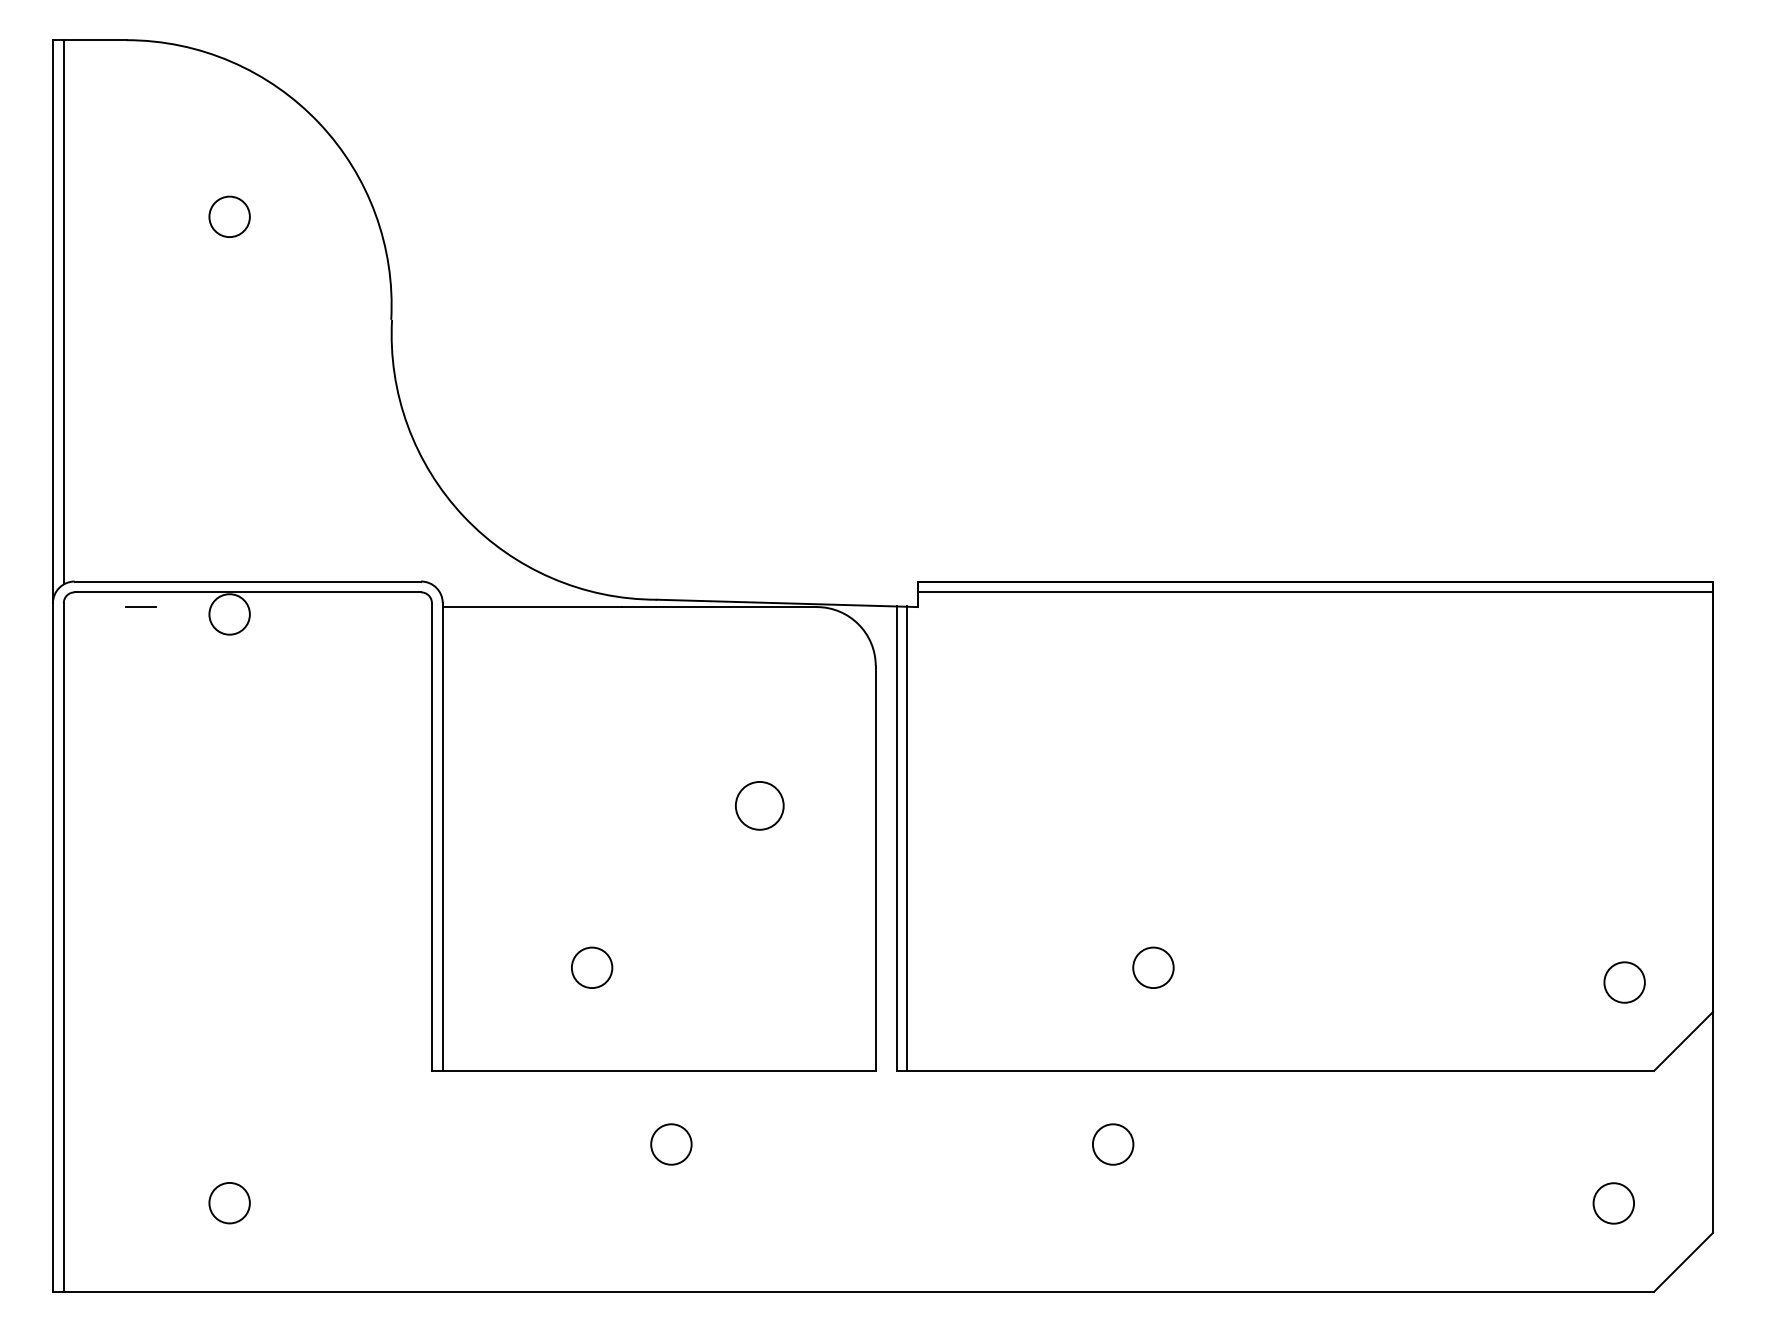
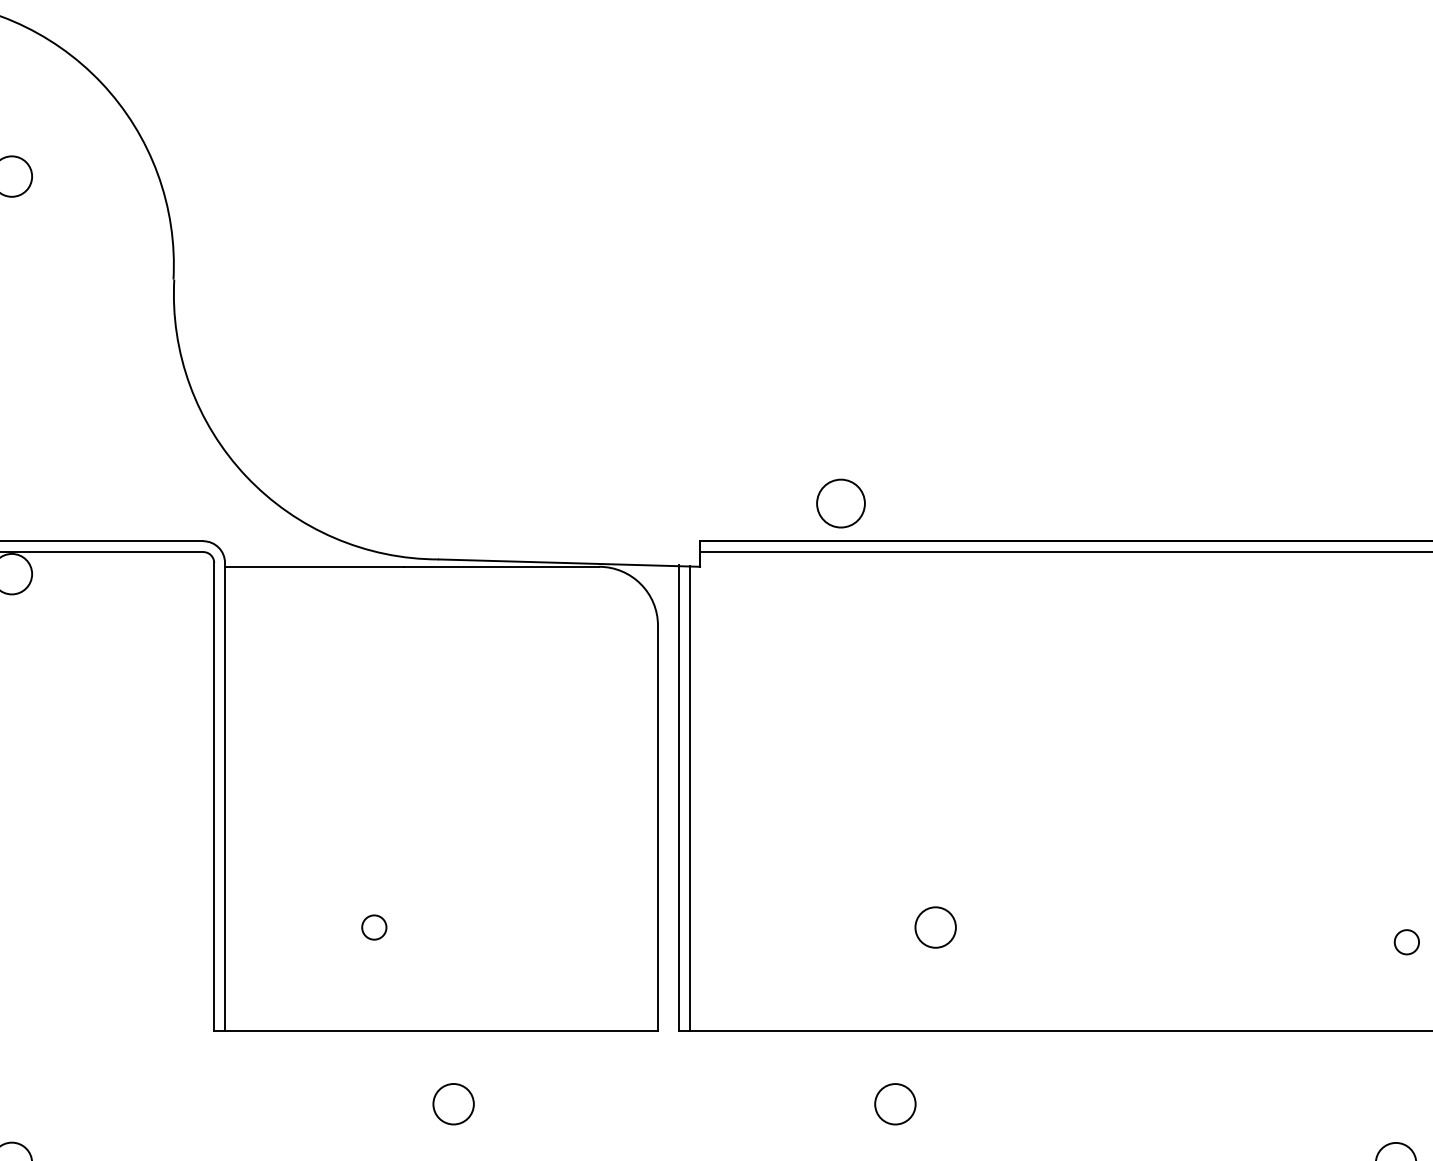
circle: (759, 805) -> (840, 503), moved
circle: (591, 967) -> (373, 927), size x0.6
circle: (1624, 982) -> (1406, 942), size x0.6

